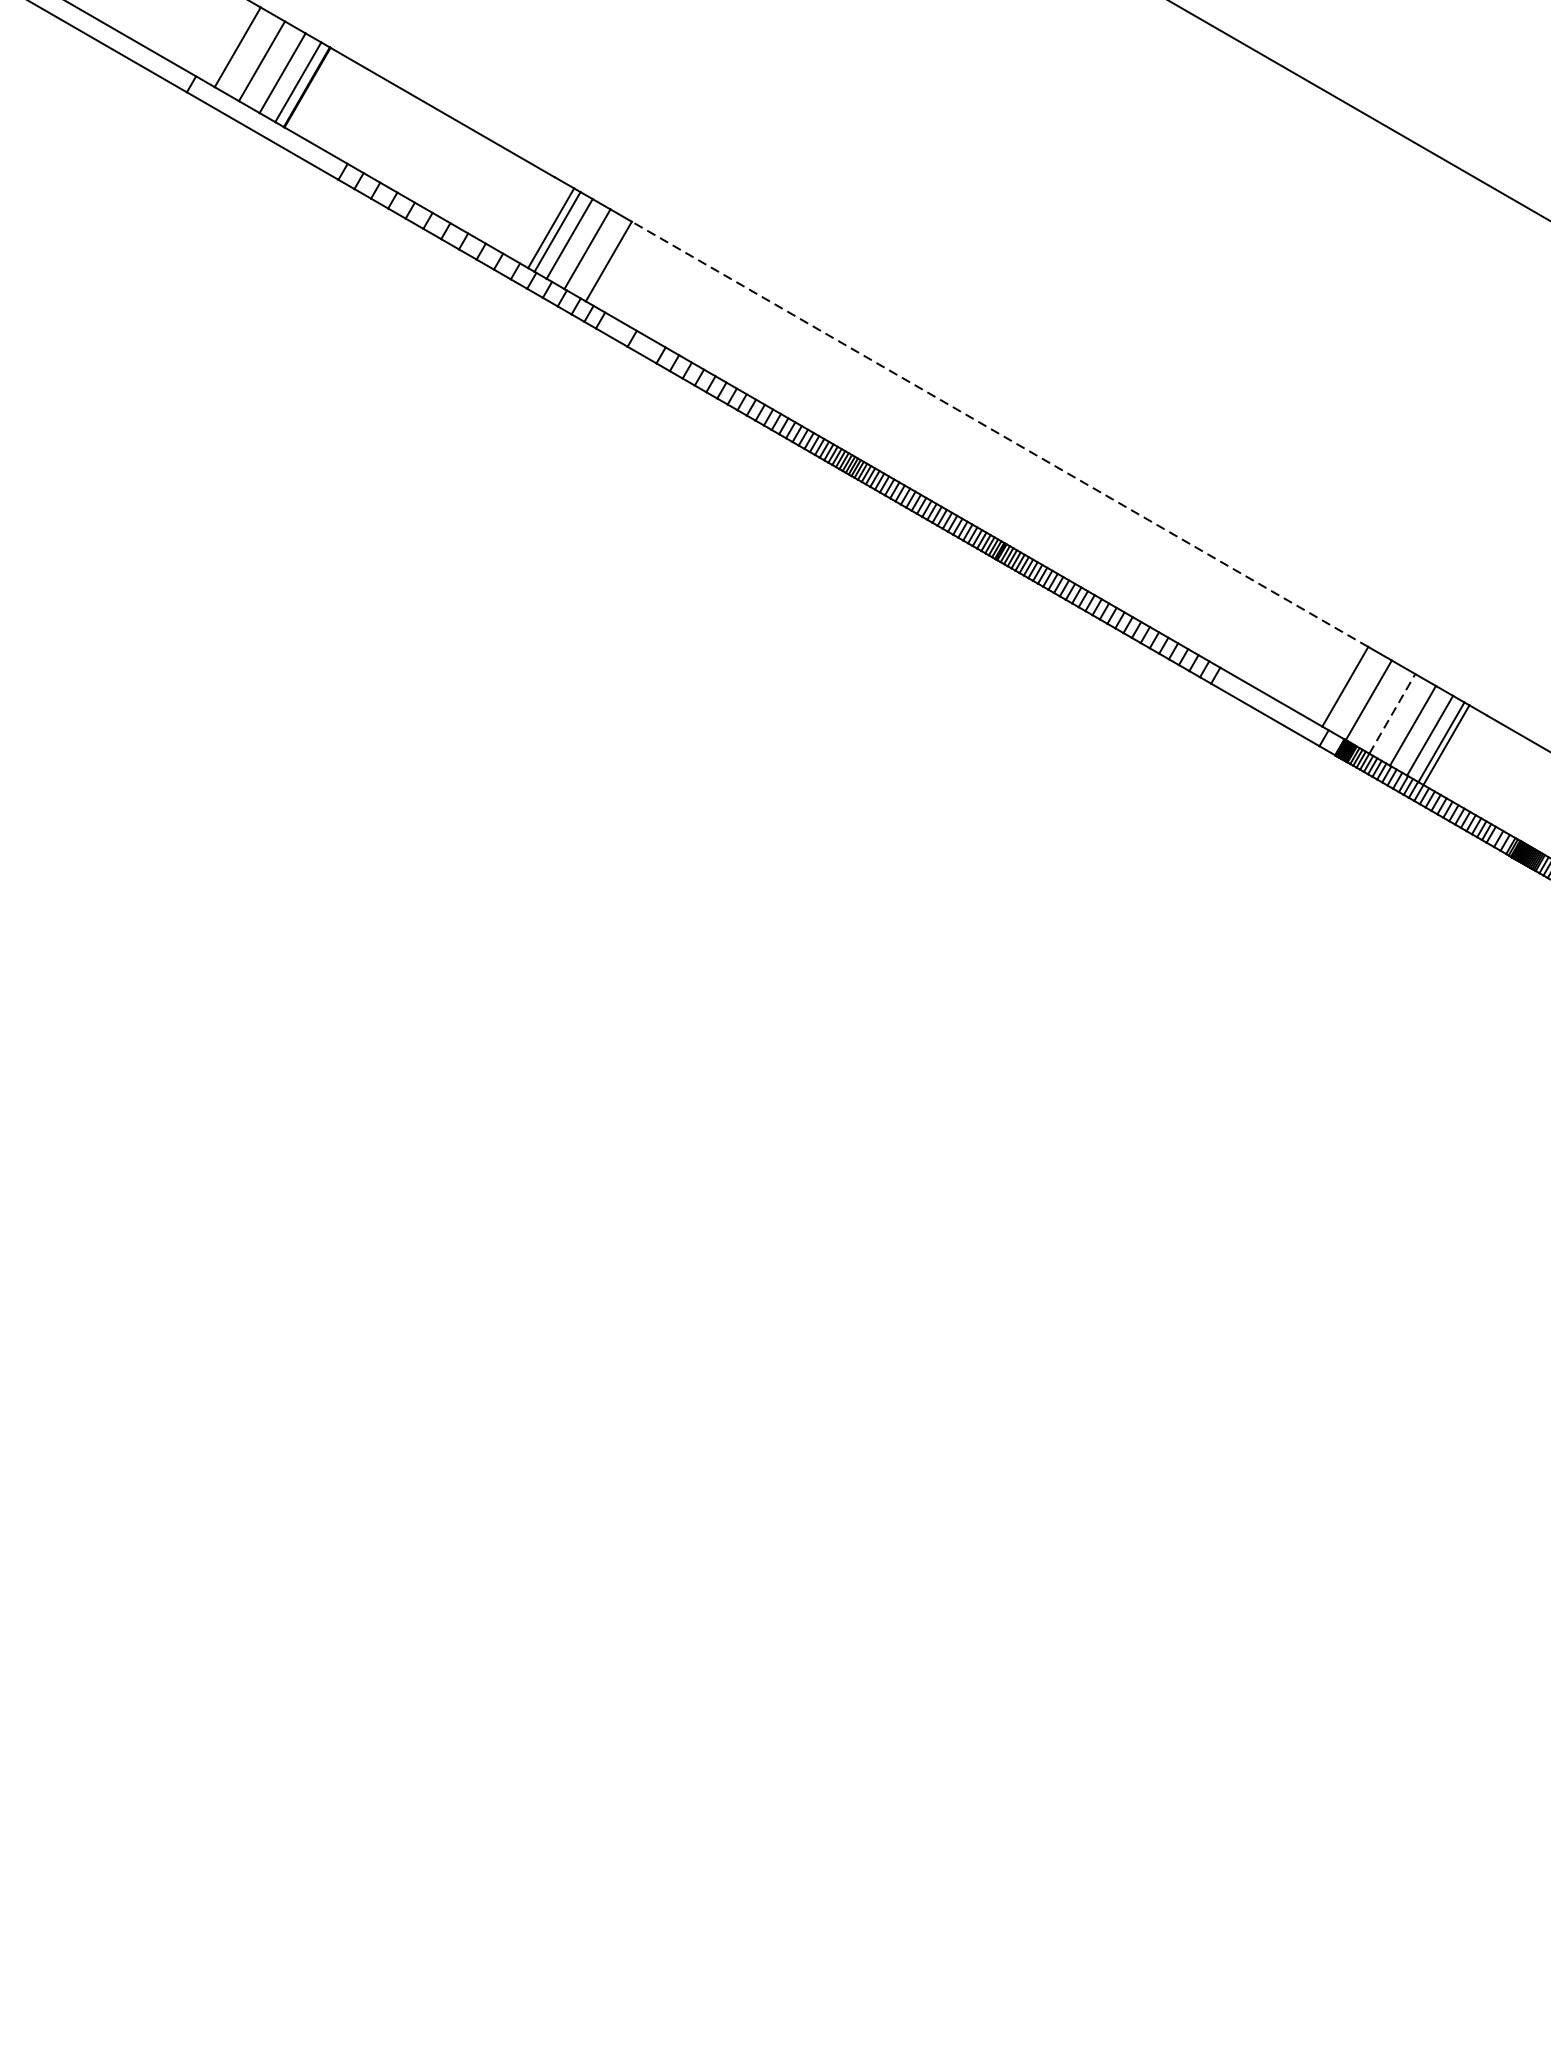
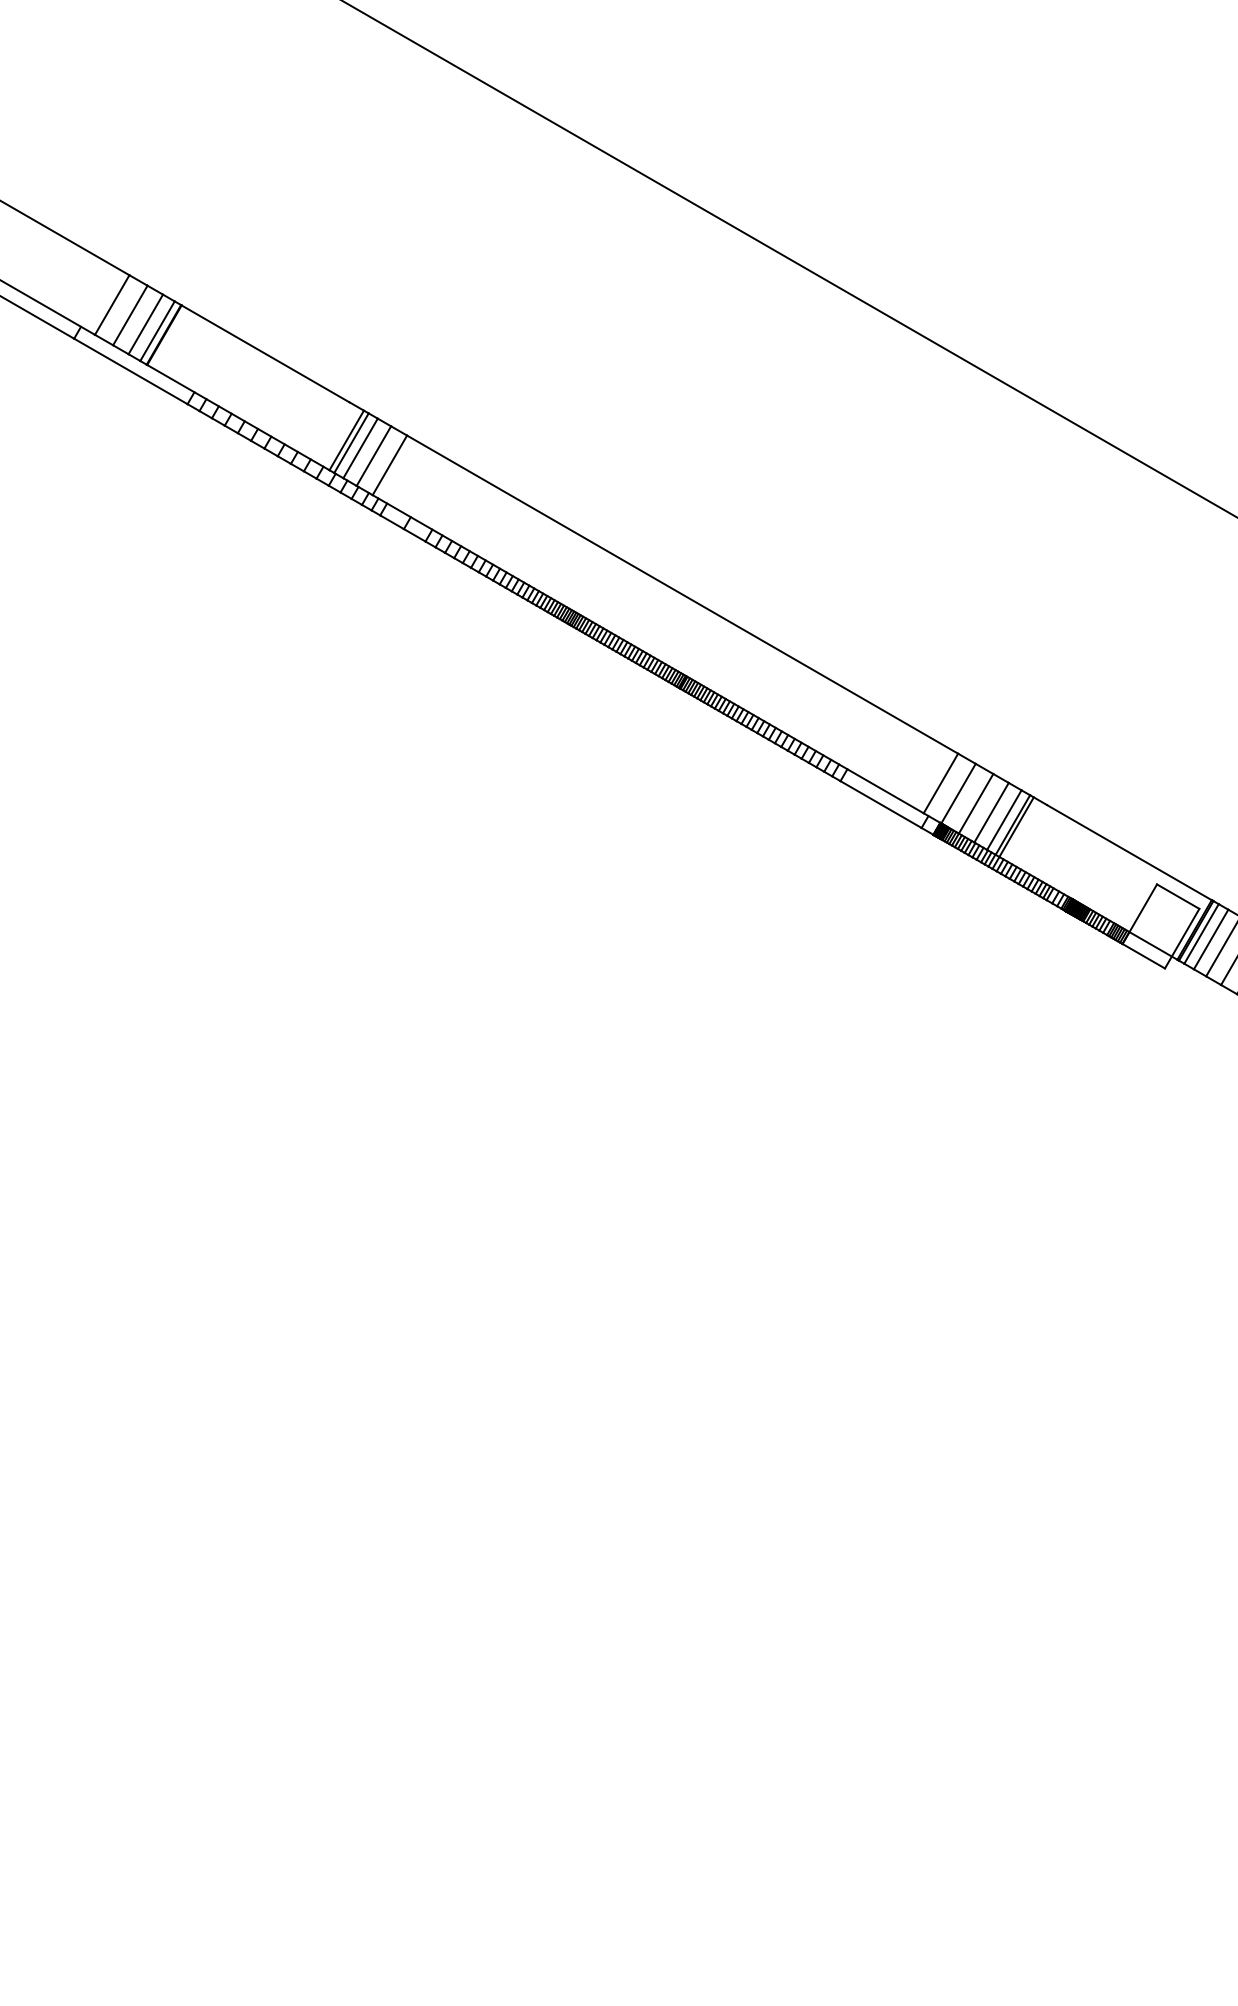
line: (999, 434) -> (682, 594), dashed -> solid
line: (1392, 713) -> (976, 803), dashed -> solid

